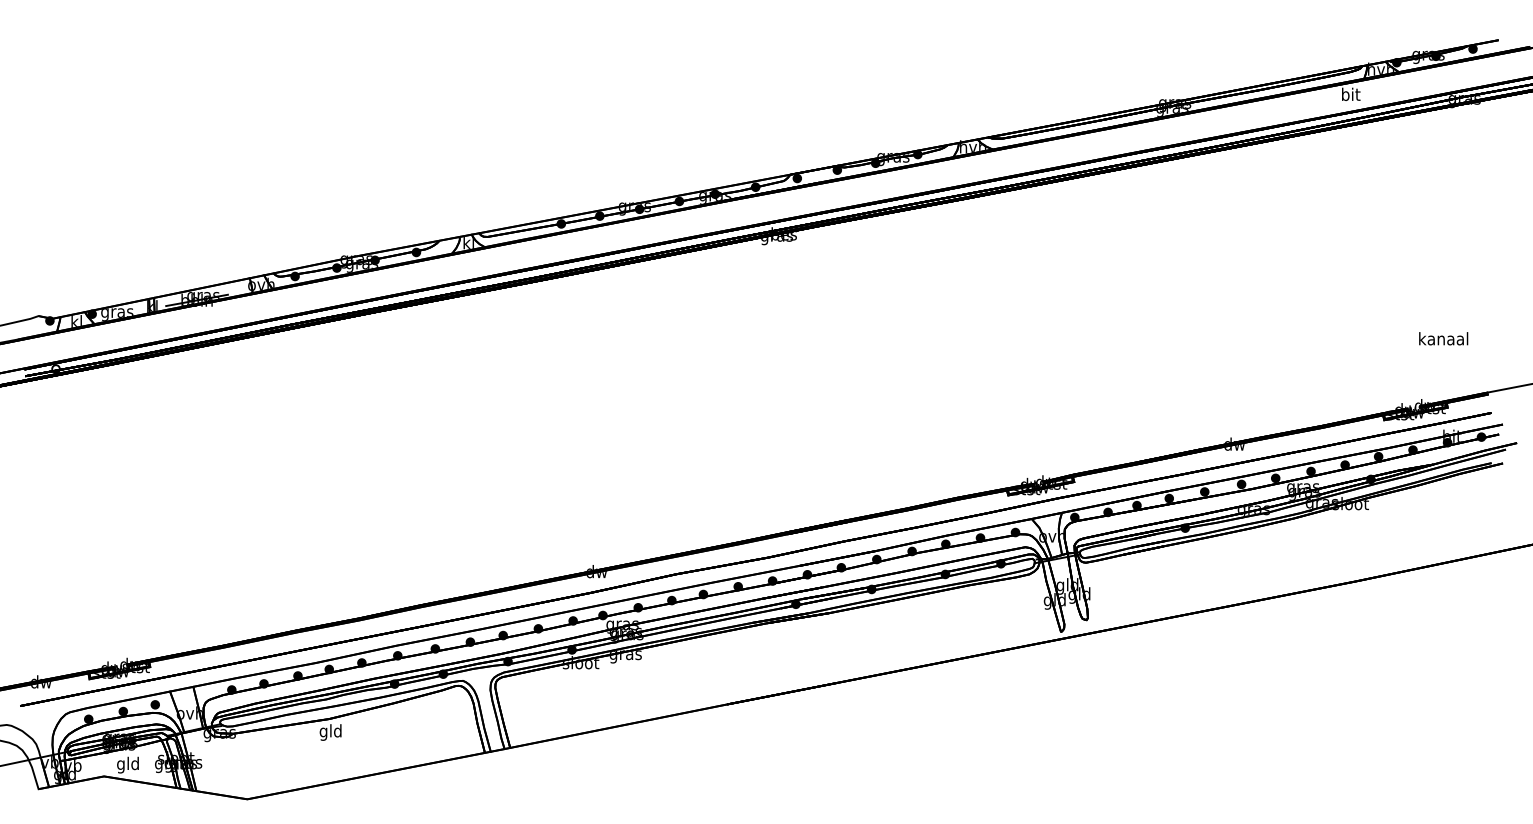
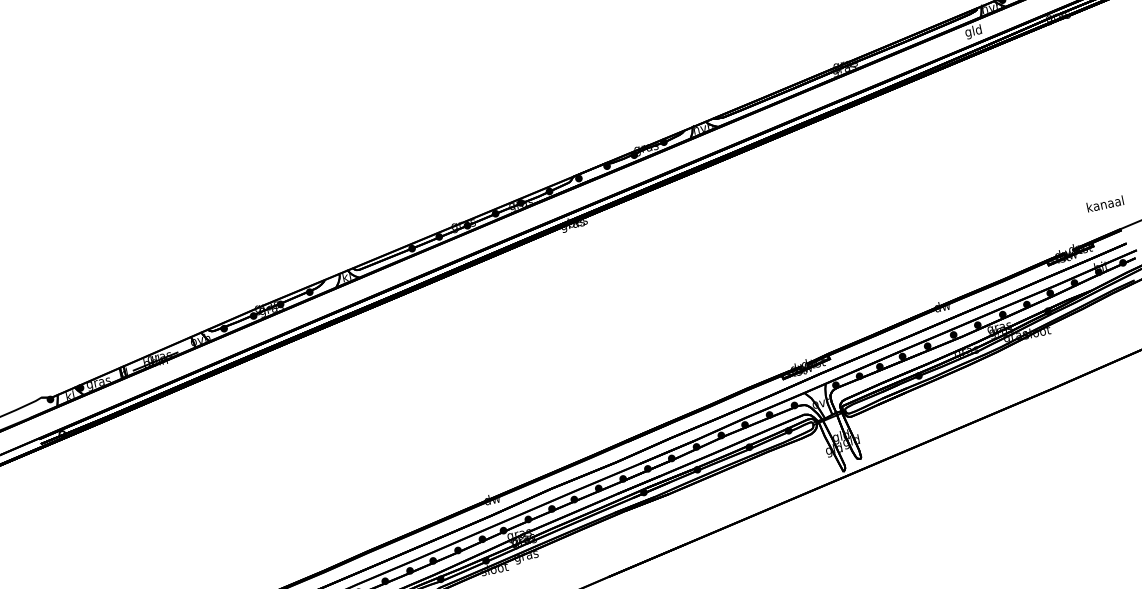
text: (1350, 95) -> (973, 31), bit -> gld
text: (1443, 338) -> (1105, 203), moved

